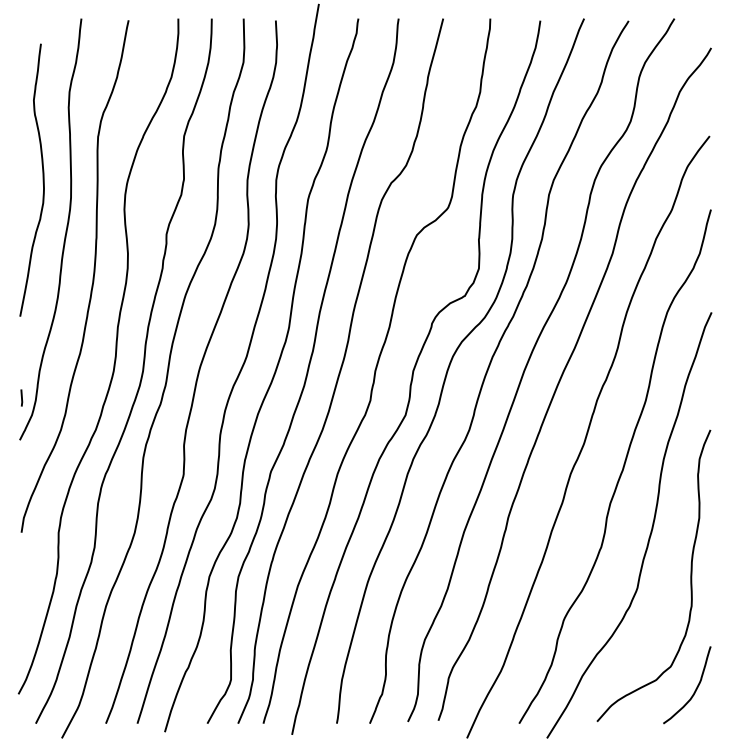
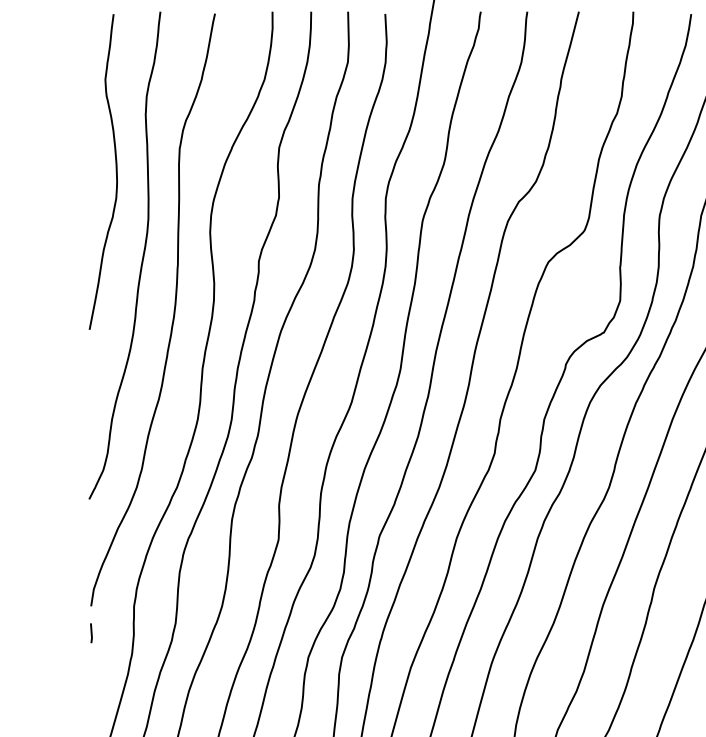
curve: (42, 179) -> (115, 171), moved
line: (21, 397) -> (91, 632), moved

